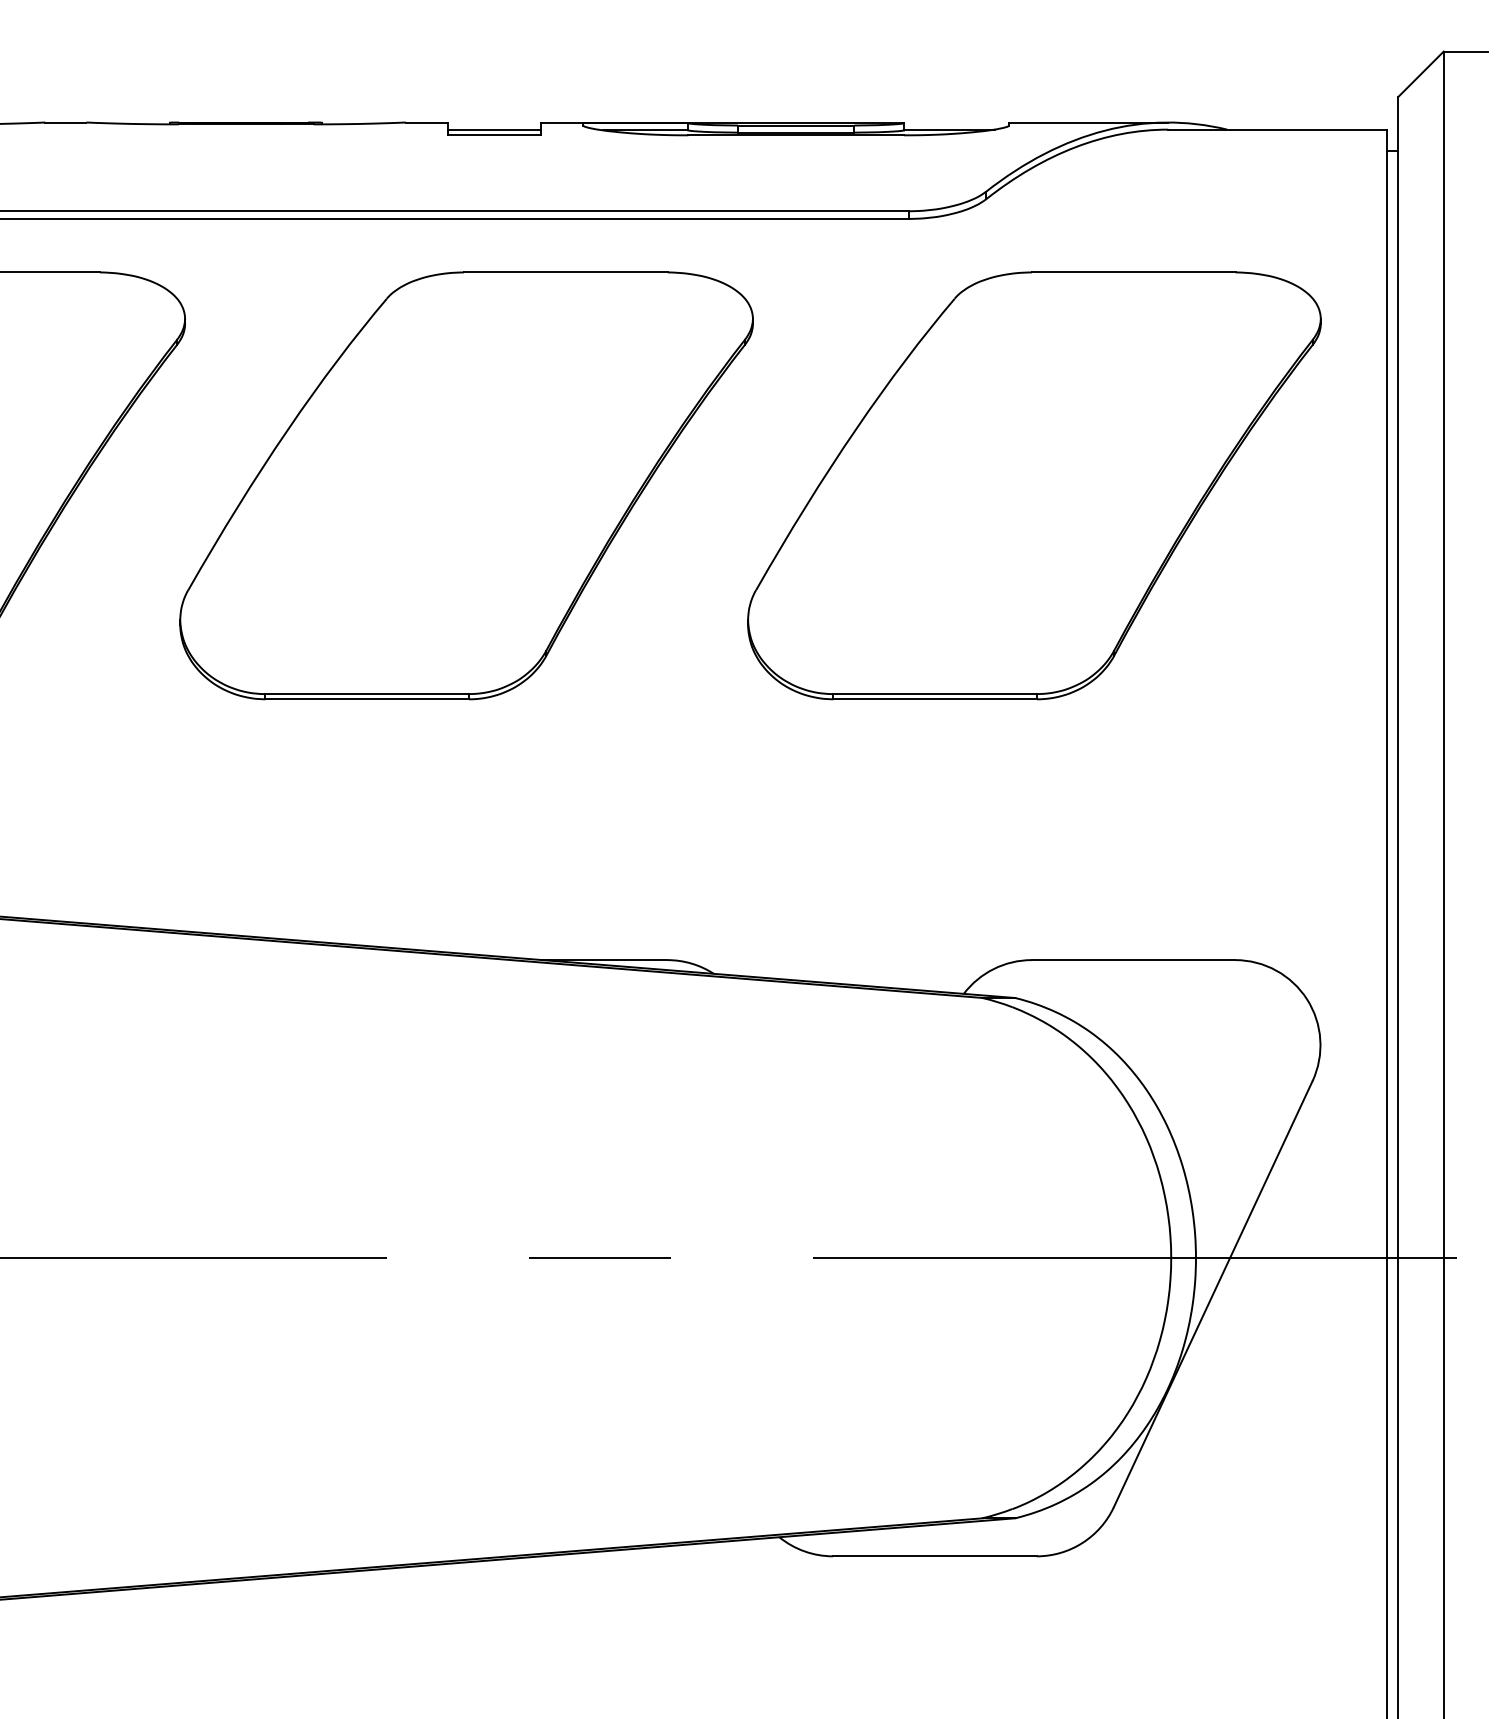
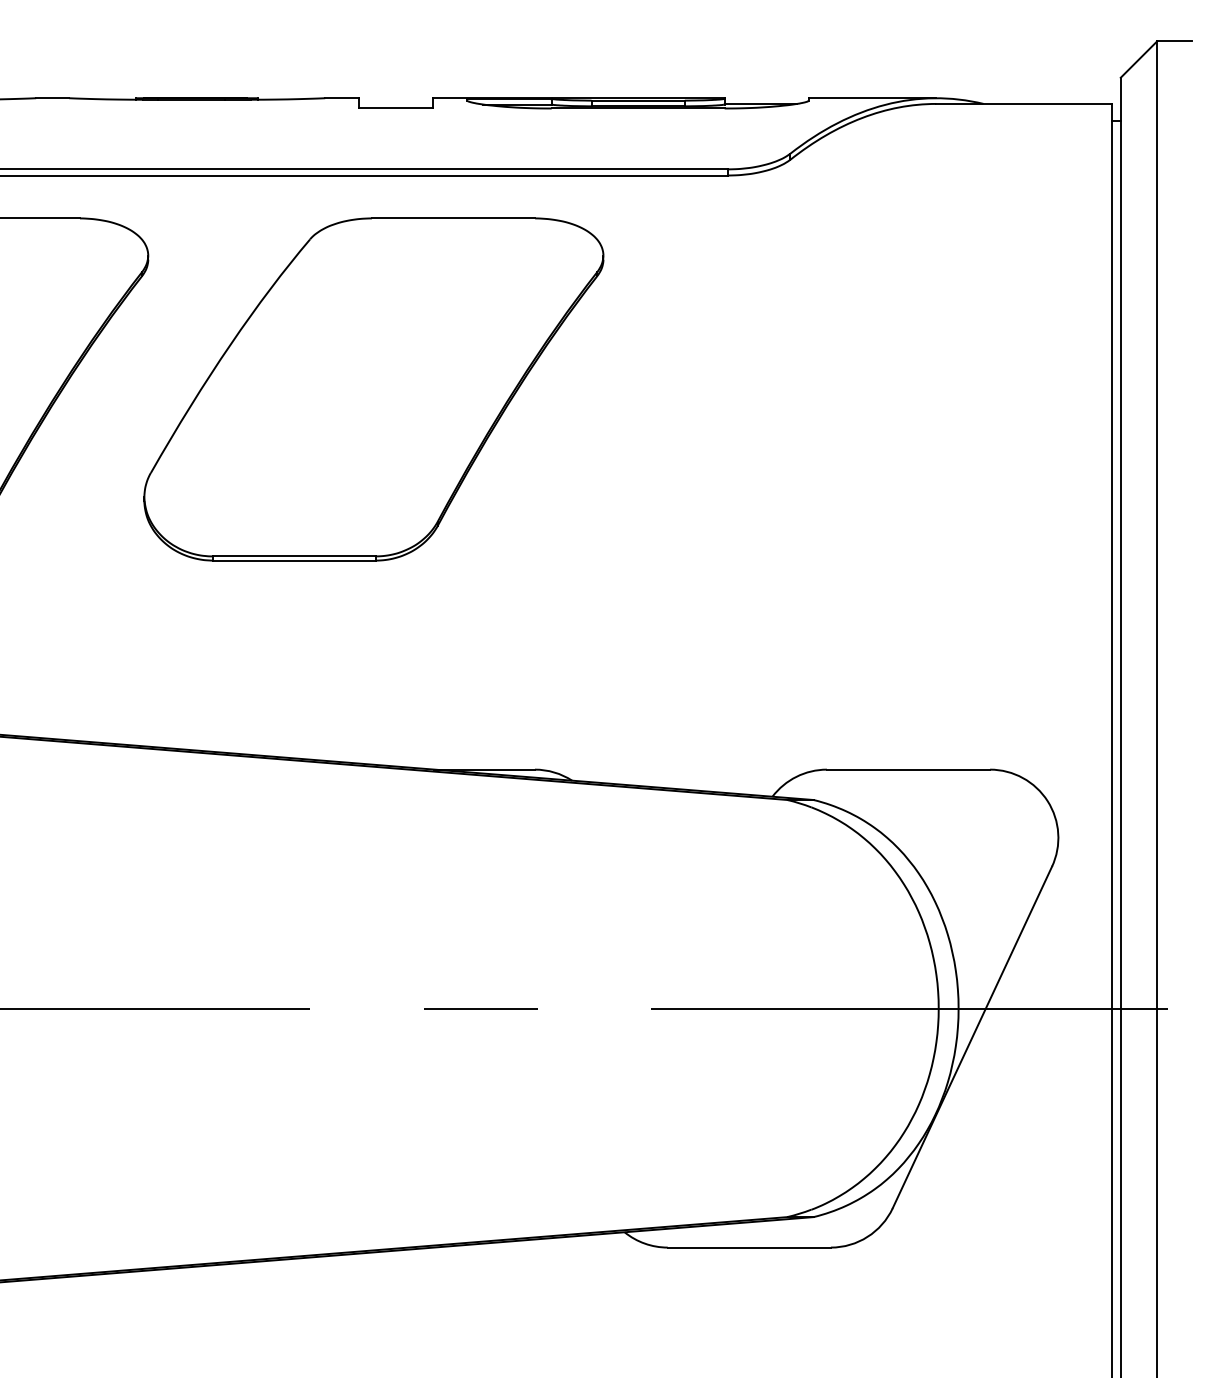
line: (494, 129) -> (396, 103), removed
part: (1034, 485) -> (829, 389), removed

